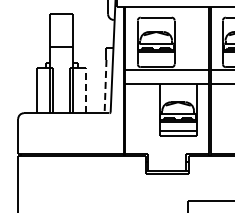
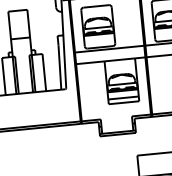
line: (105, 86) -> (59, 67), dashed -> solid
line: (86, 90) -> (44, 72), dashed -> solid

